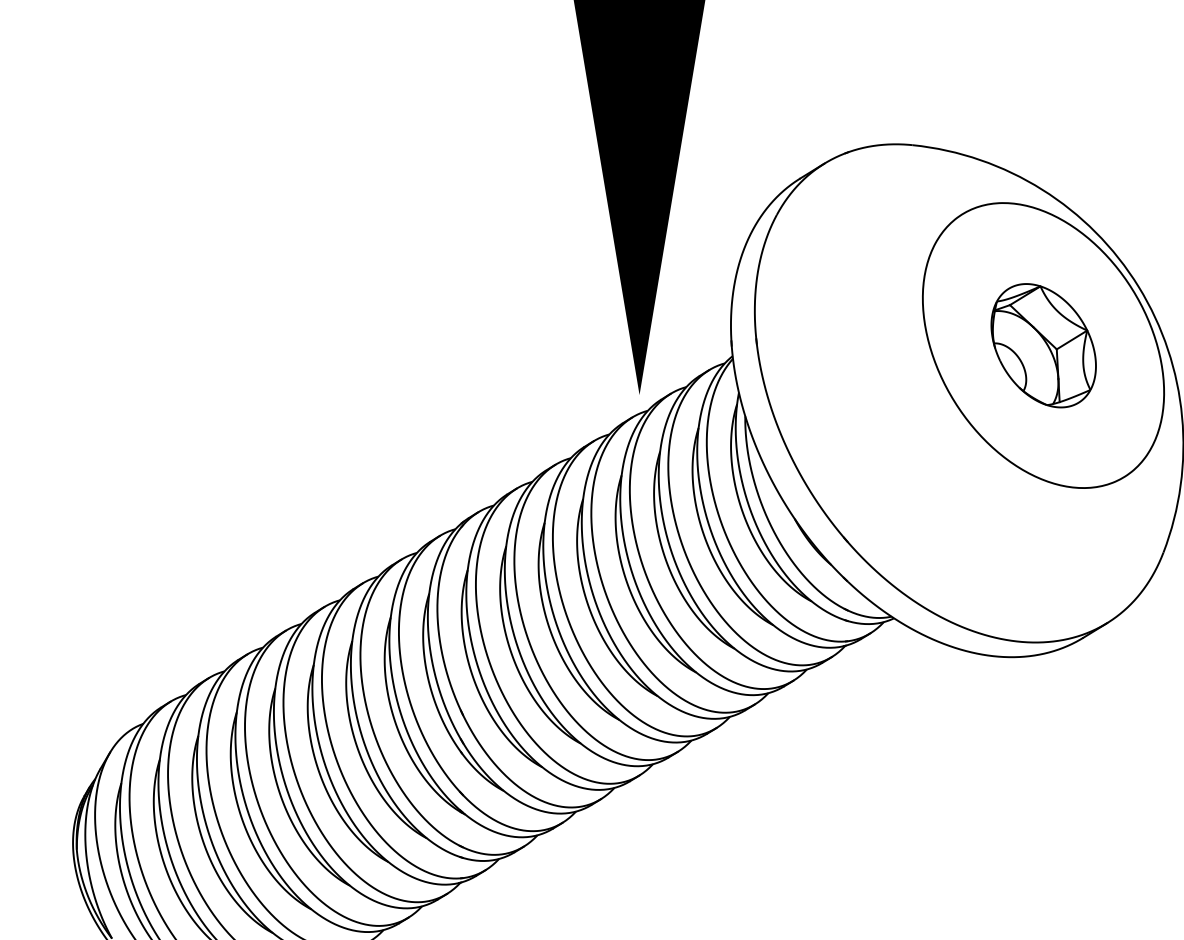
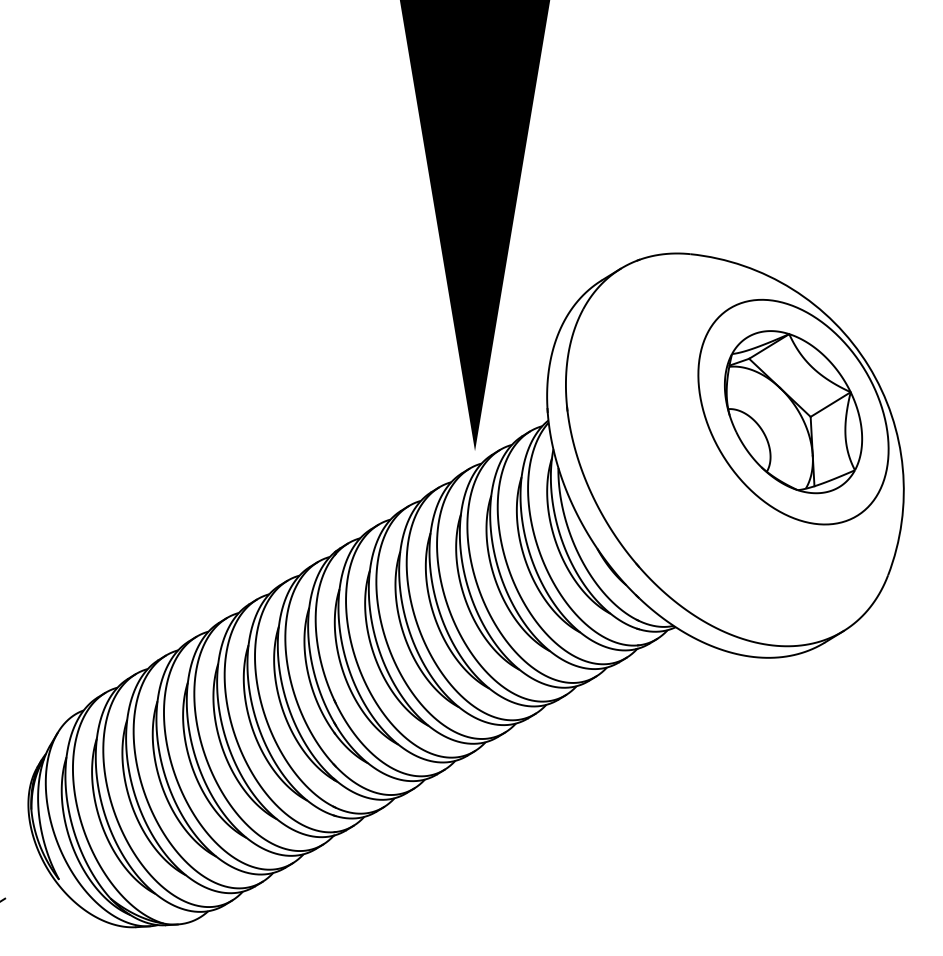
part: (1043, 346) -> (793, 412), size x1.67

